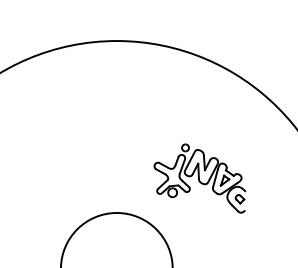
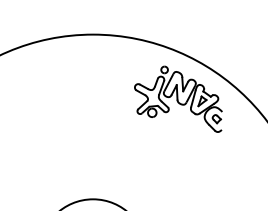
part: (199, 178) -> (178, 99), moved

